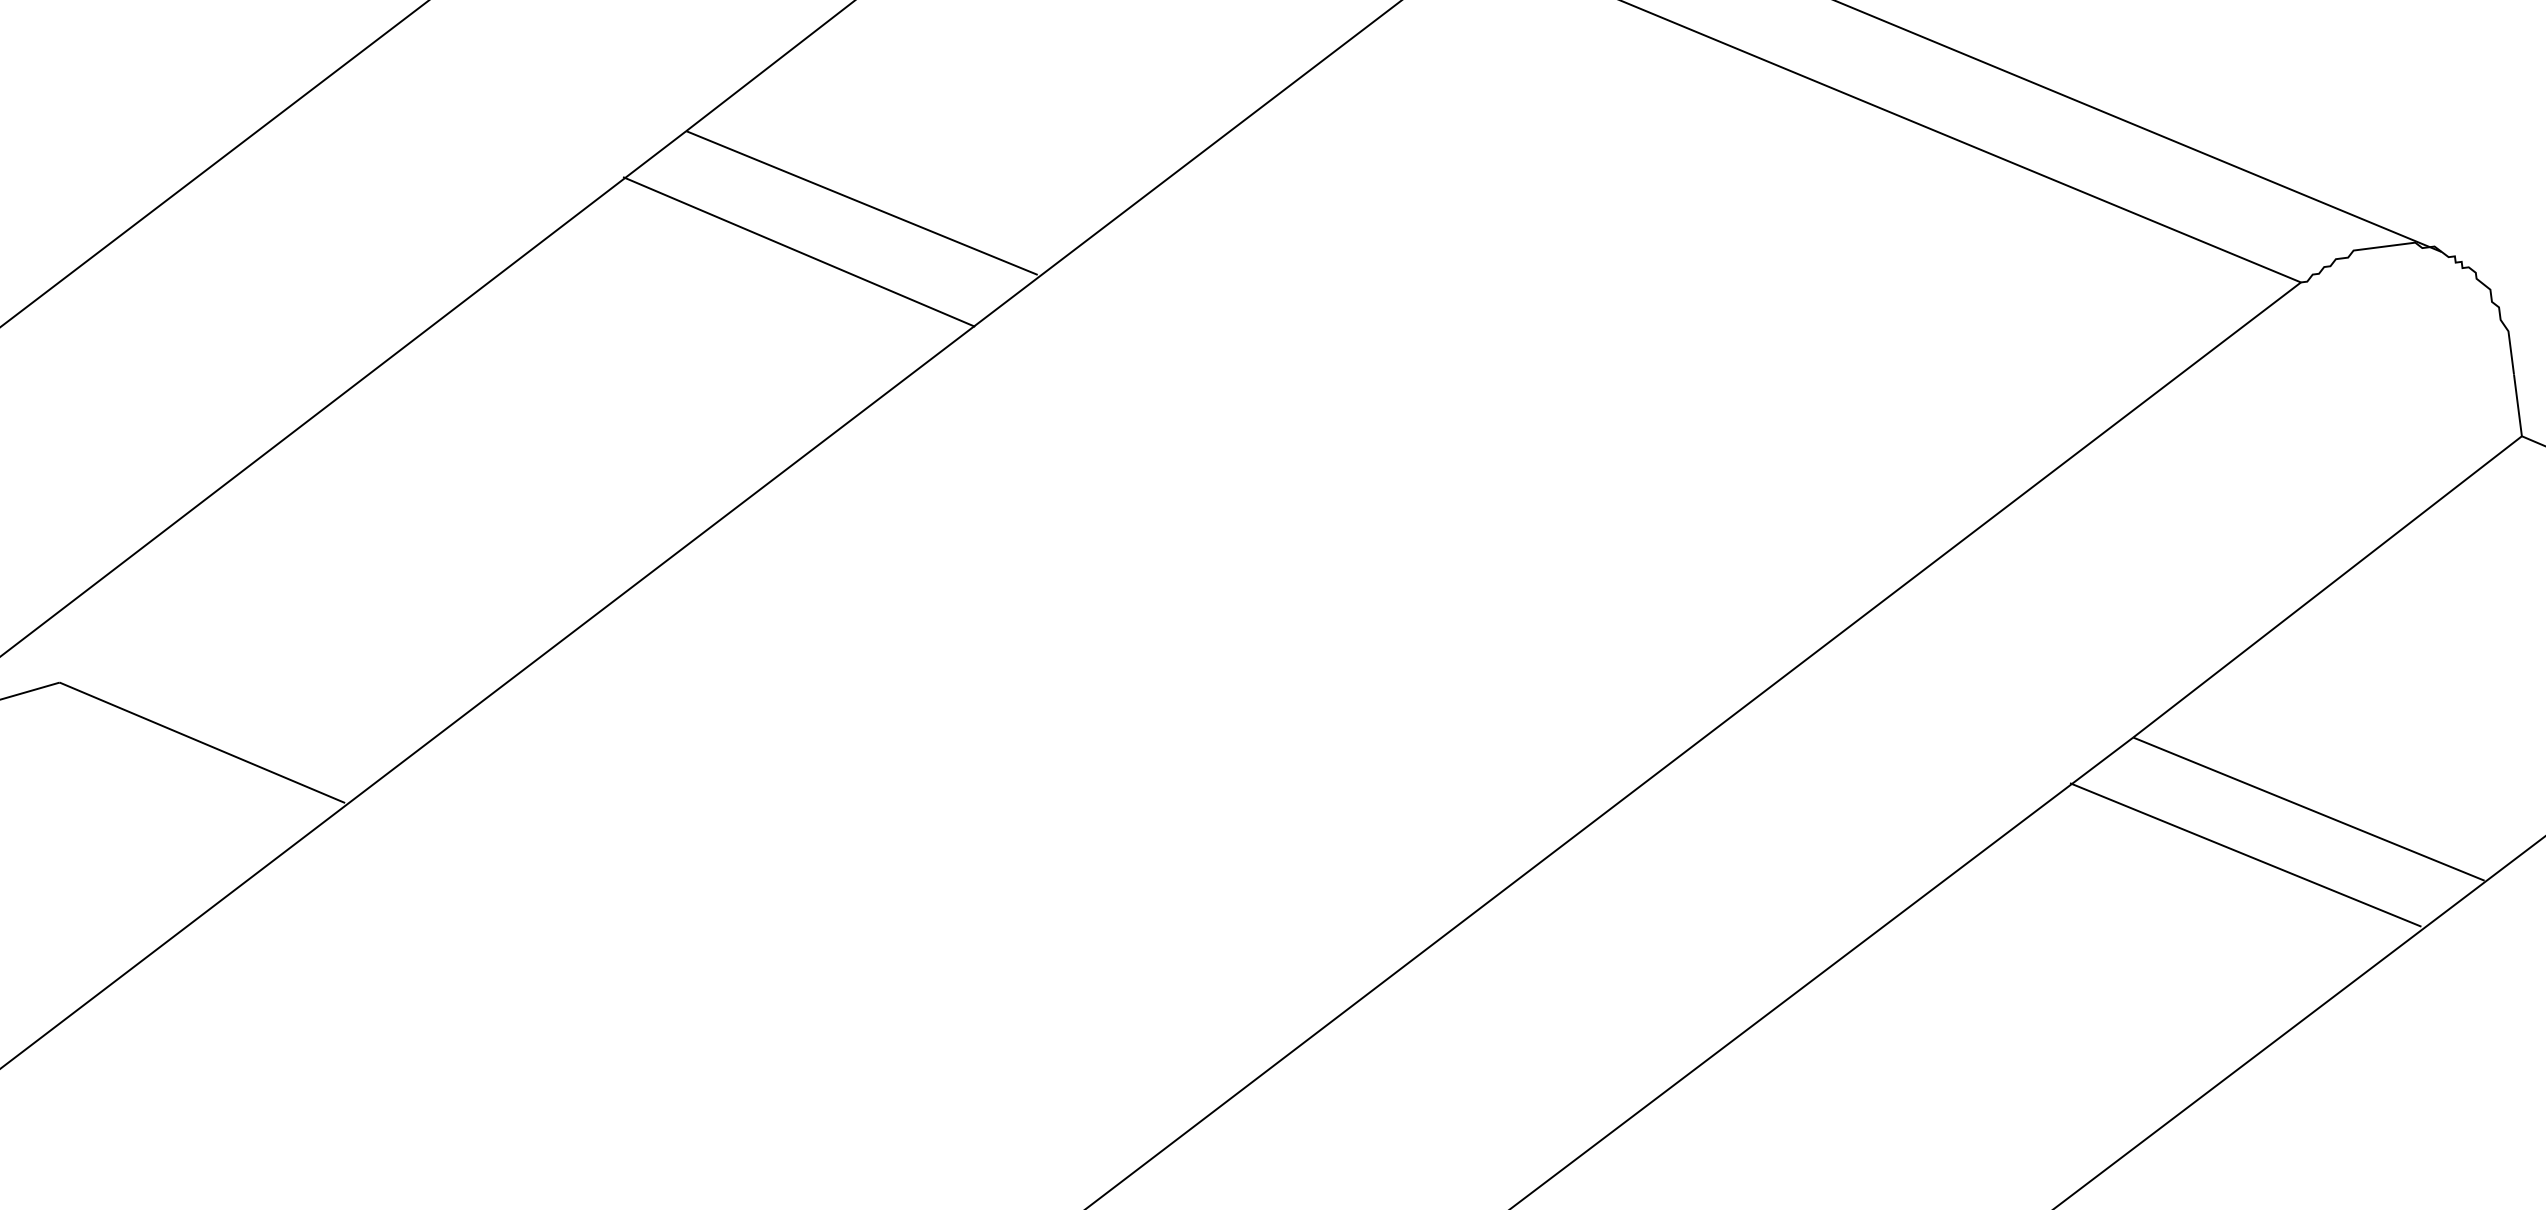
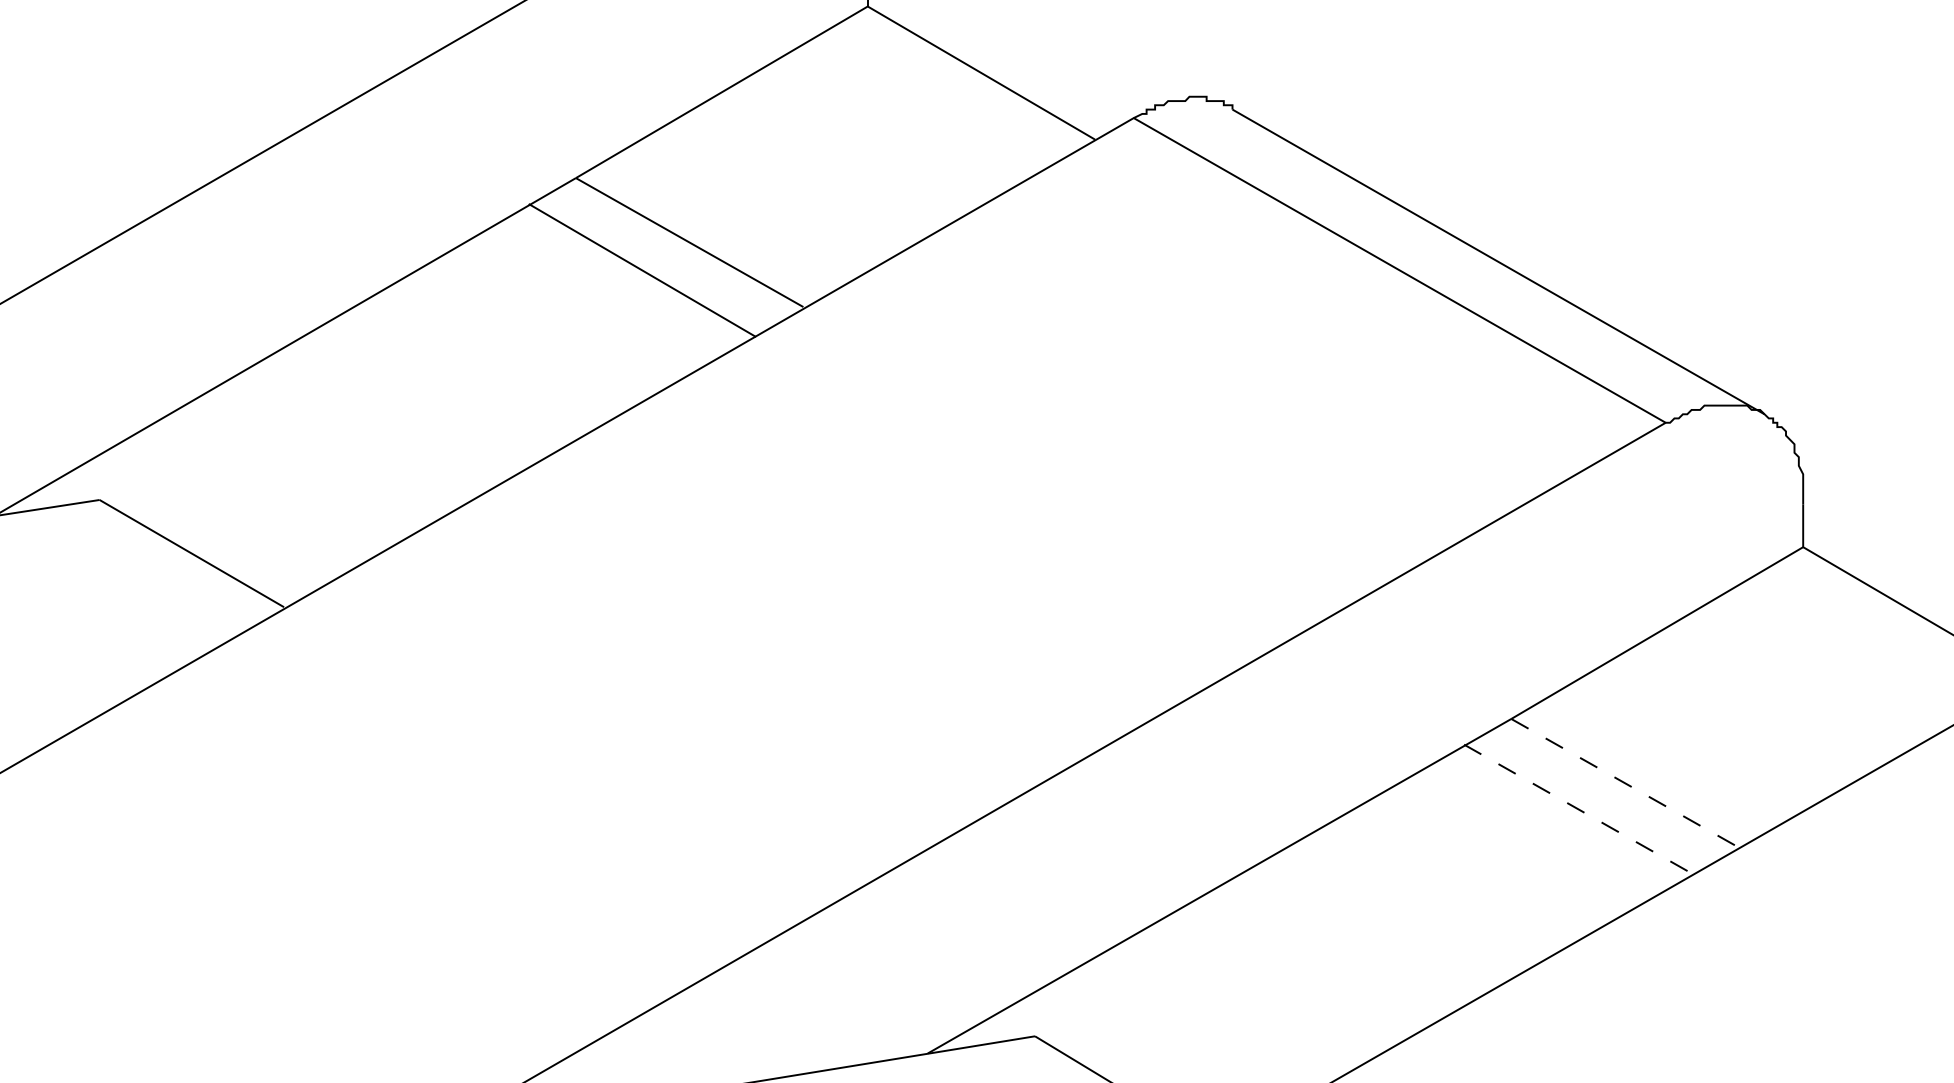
line: (2309, 809) -> (1625, 783), solid -> dashed
line: (2245, 855) -> (1577, 809), solid -> dashed

